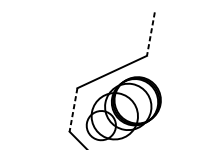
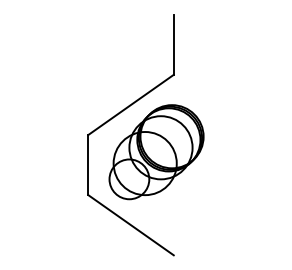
line: (150, 34) -> (173, 45), dashed -> solid
line: (73, 110) -> (88, 165), dashed -> solid

